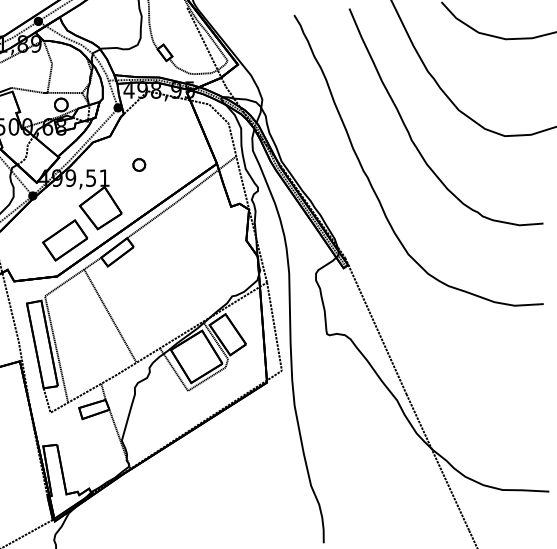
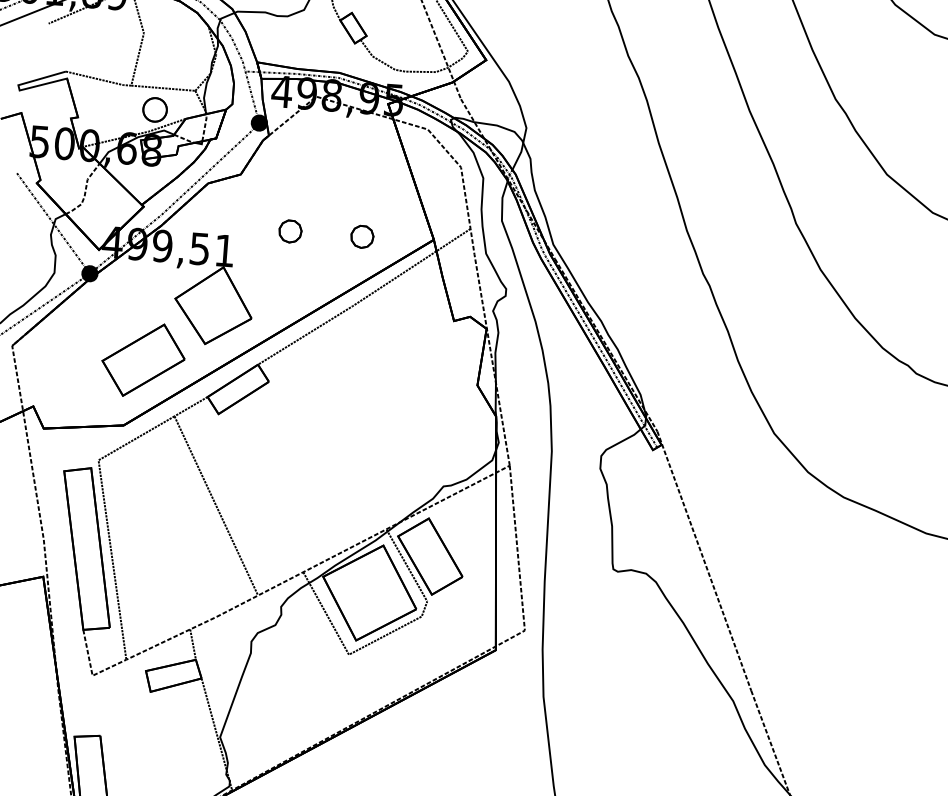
part: (178, 164) -> (362, 235), added

